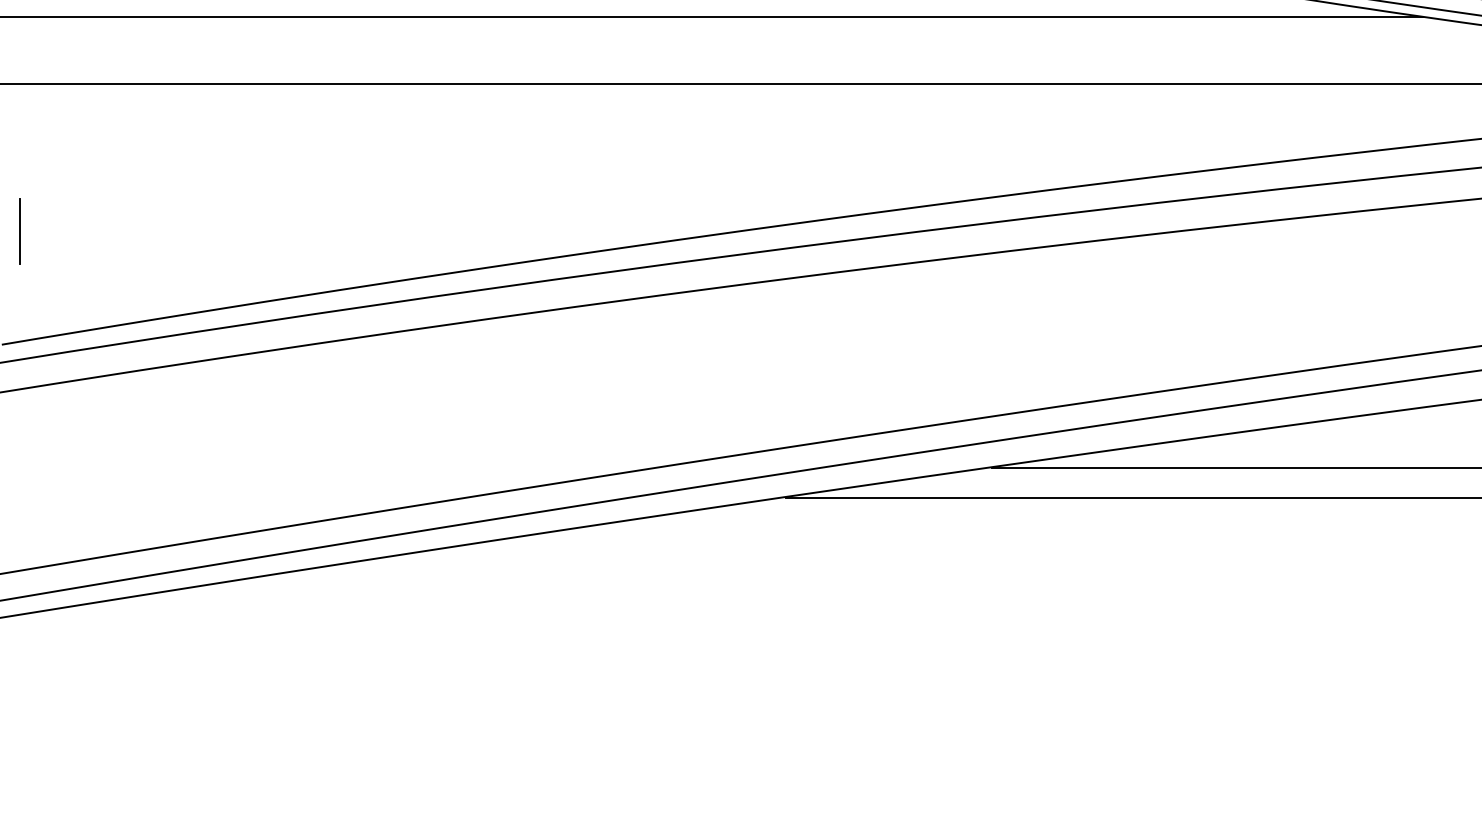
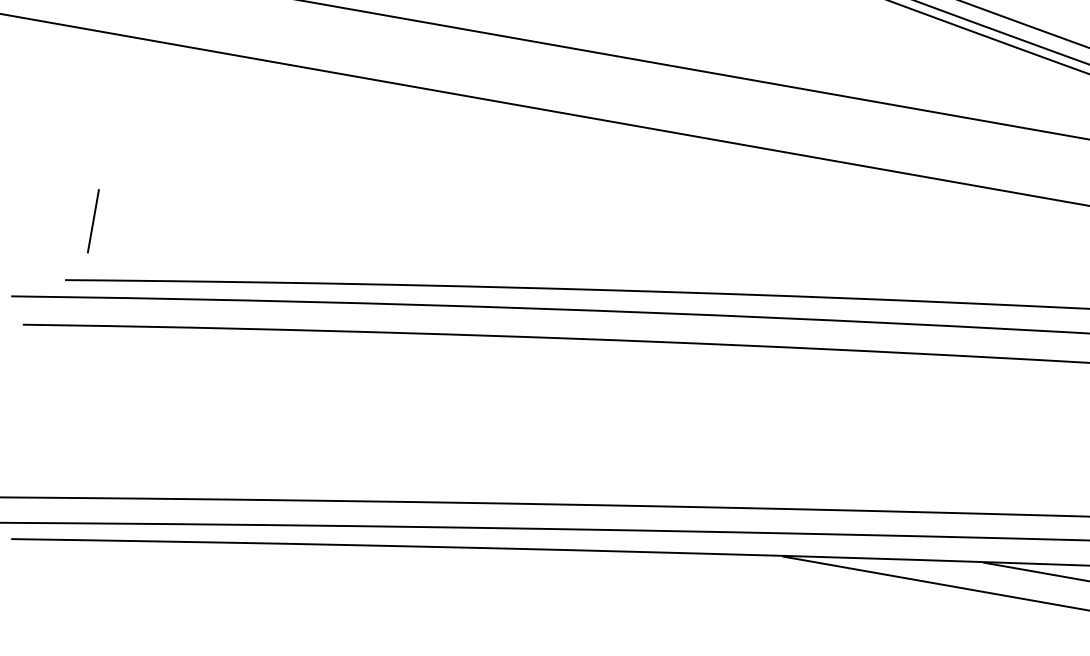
line: (19, 231) -> (92, 221), moved

